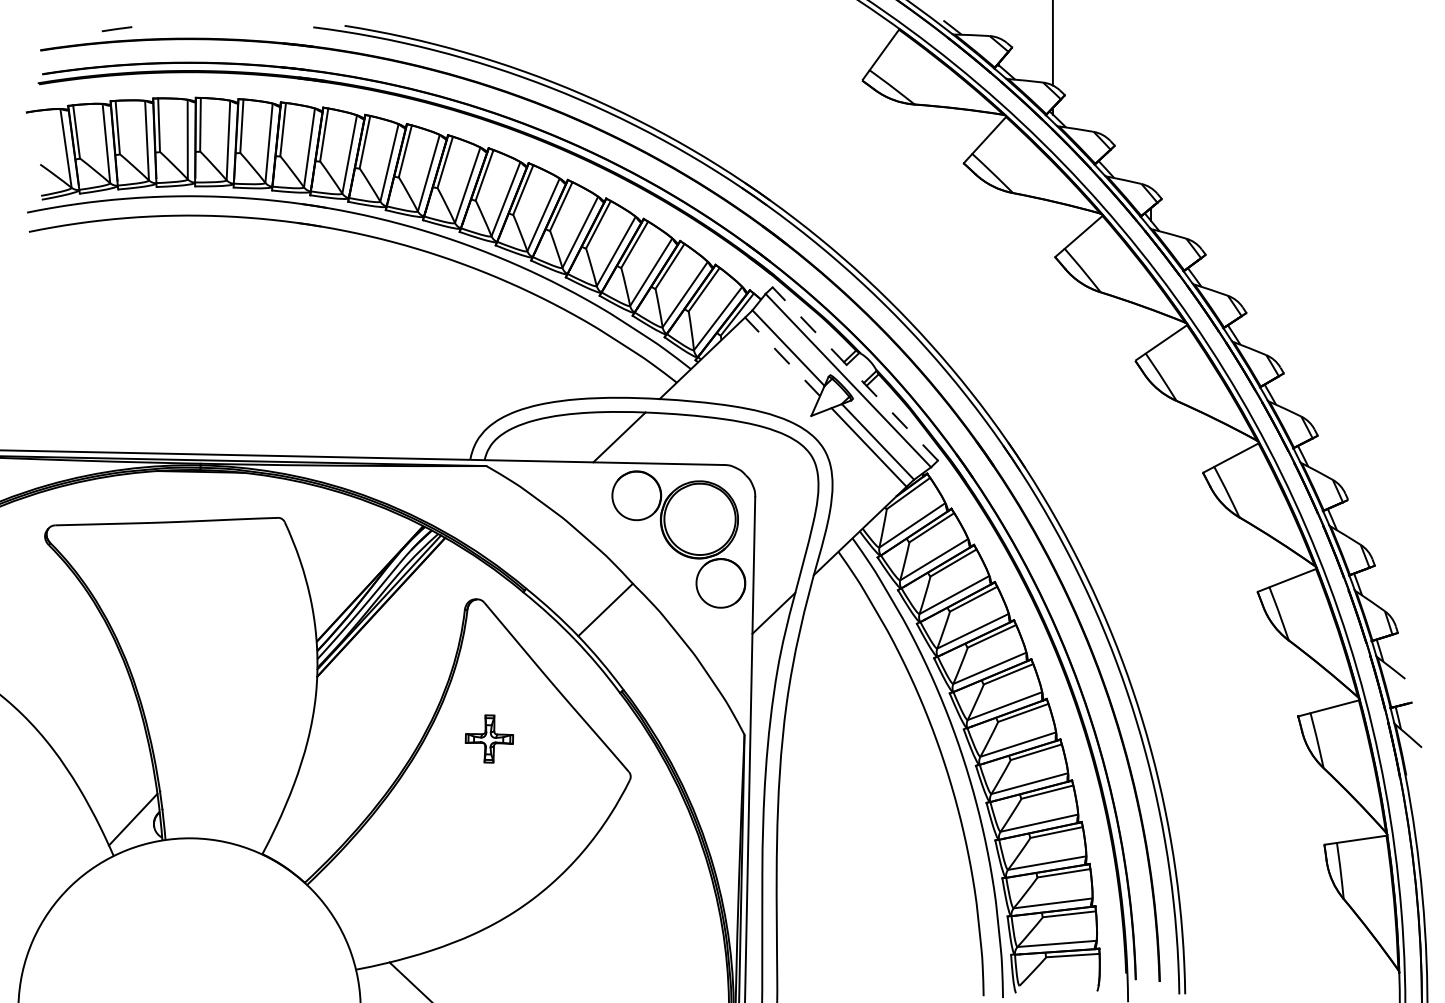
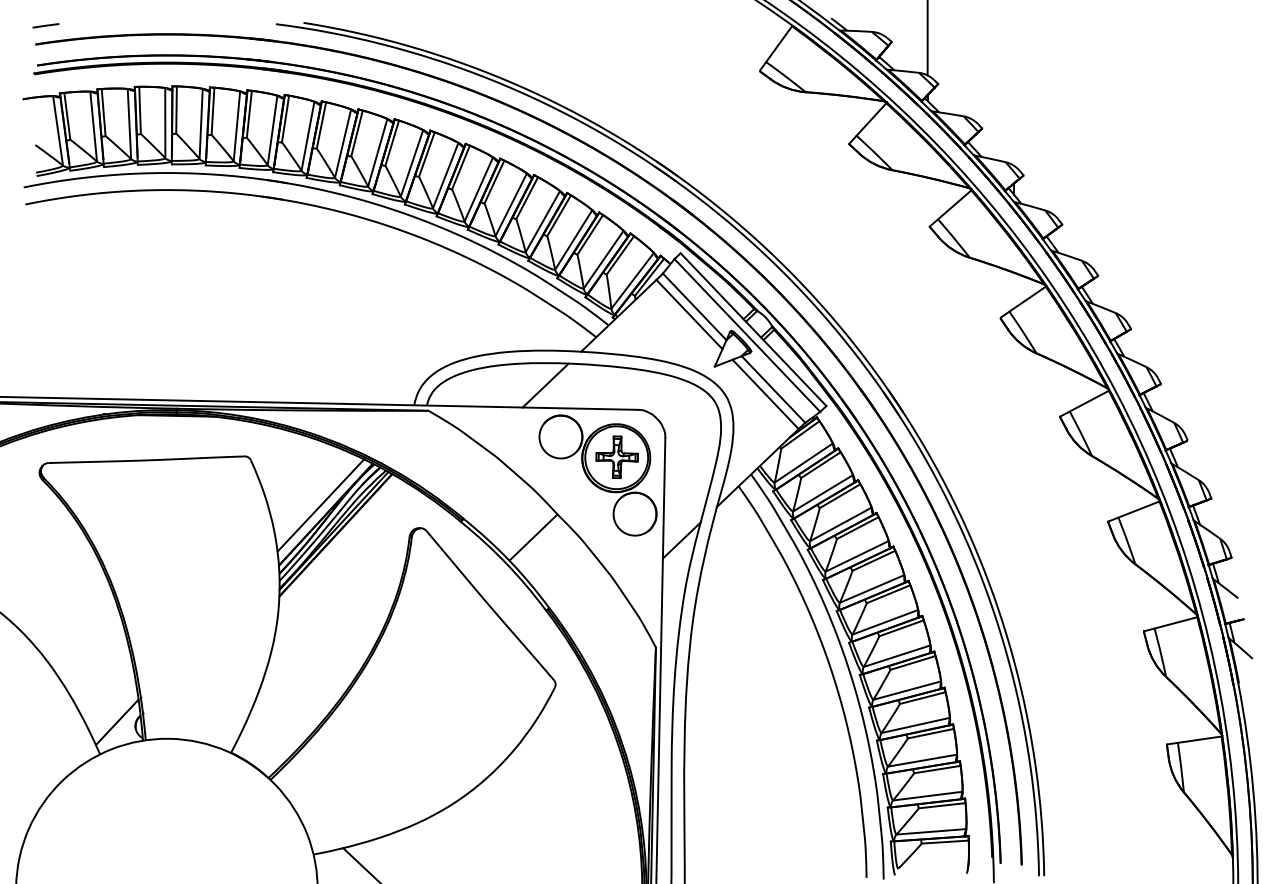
line: (116, 28) -> (45, 25), moved
line: (782, 356) -> (689, 314), dashed -> solid
line: (855, 373) -> (753, 329), dashed -> solid
line: (363, 573) -> (320, 505), added
part: (488, 739) -> (616, 457), moved

